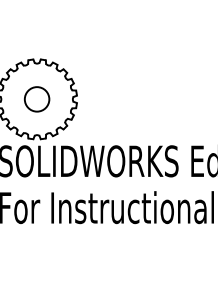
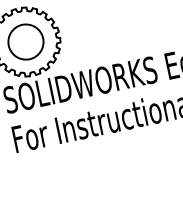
circle: (36, 98) -> (25, 41), size x1.67

